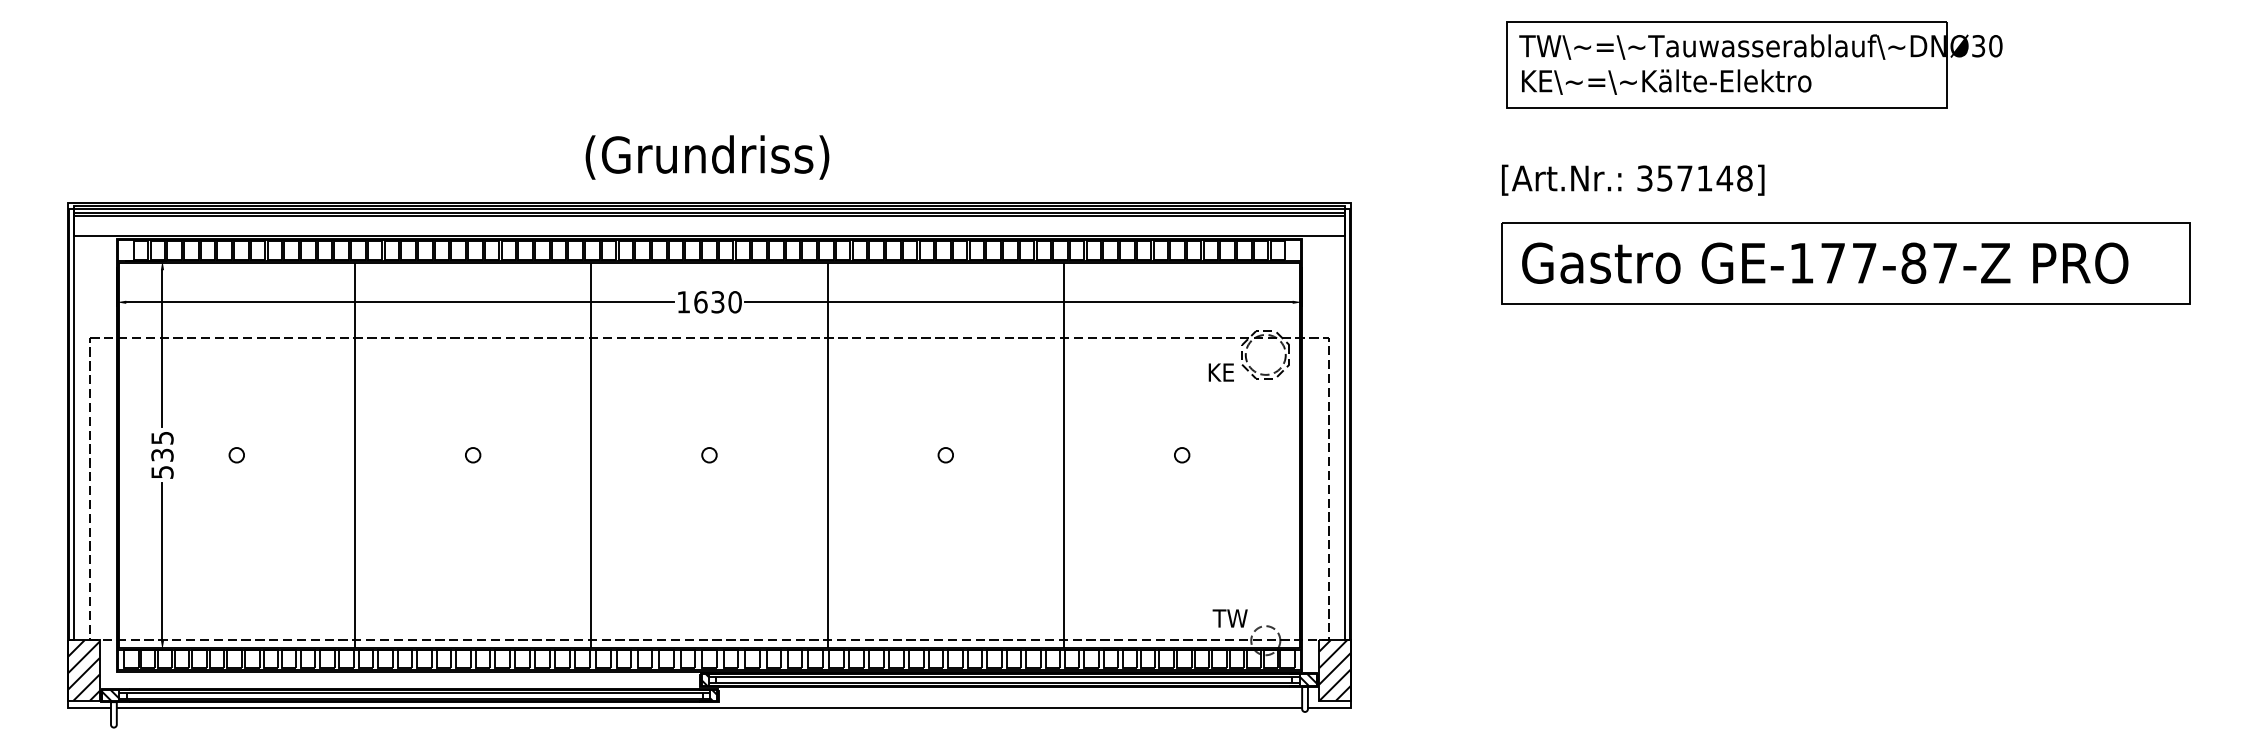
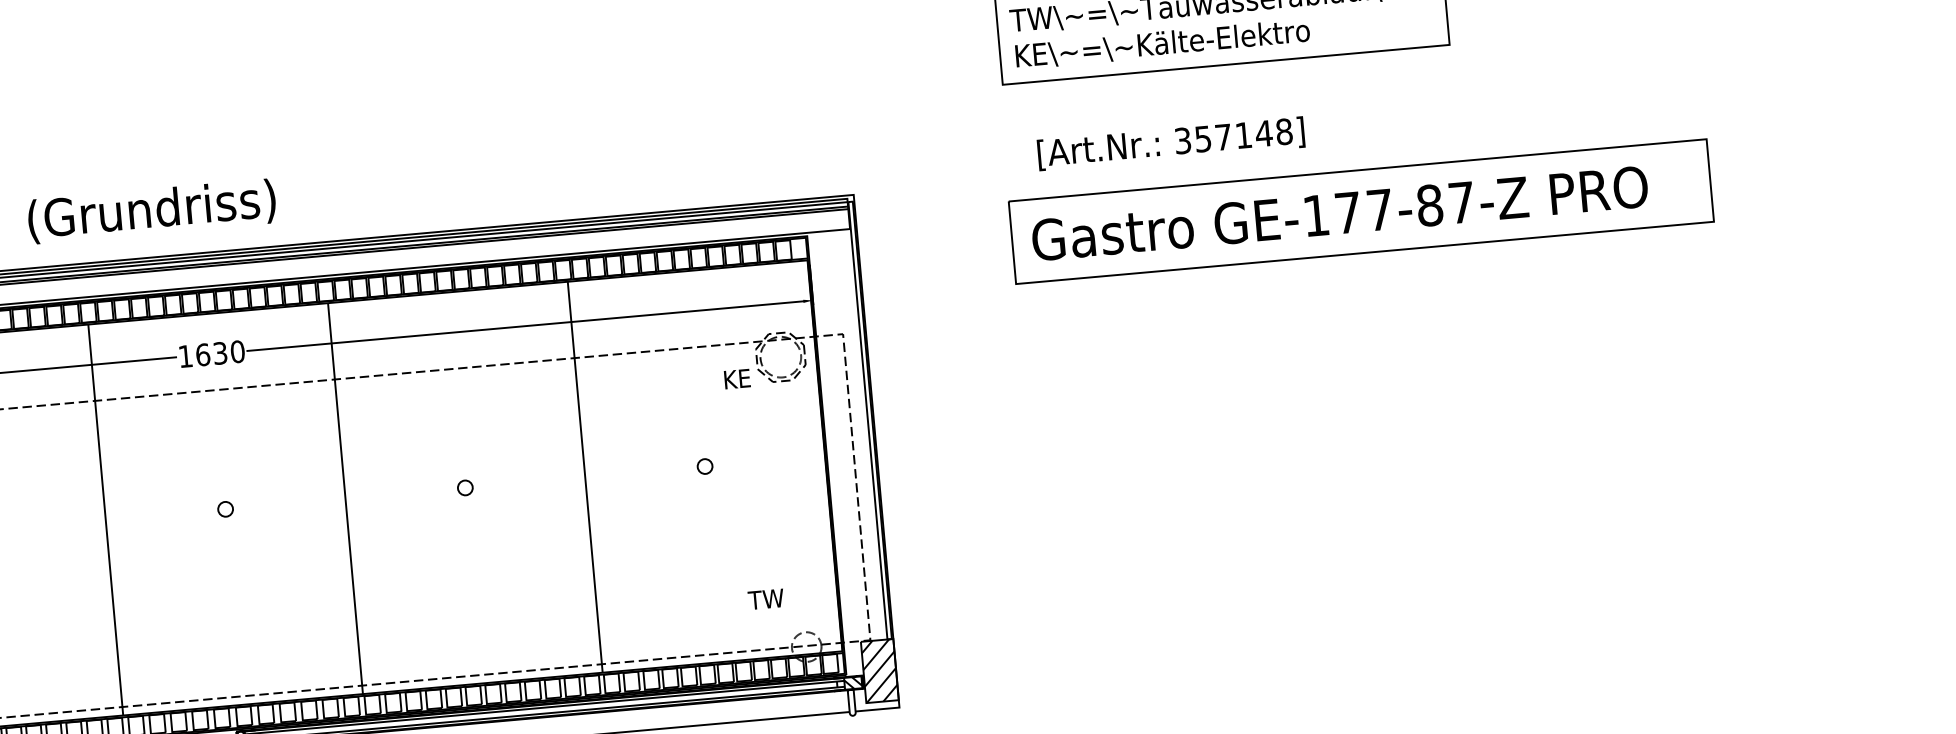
text: (707, 157) -> (152, 211), moved
text: (1633, 179) -> (1171, 142), moved
text: (1229, 618) -> (765, 599), moved

